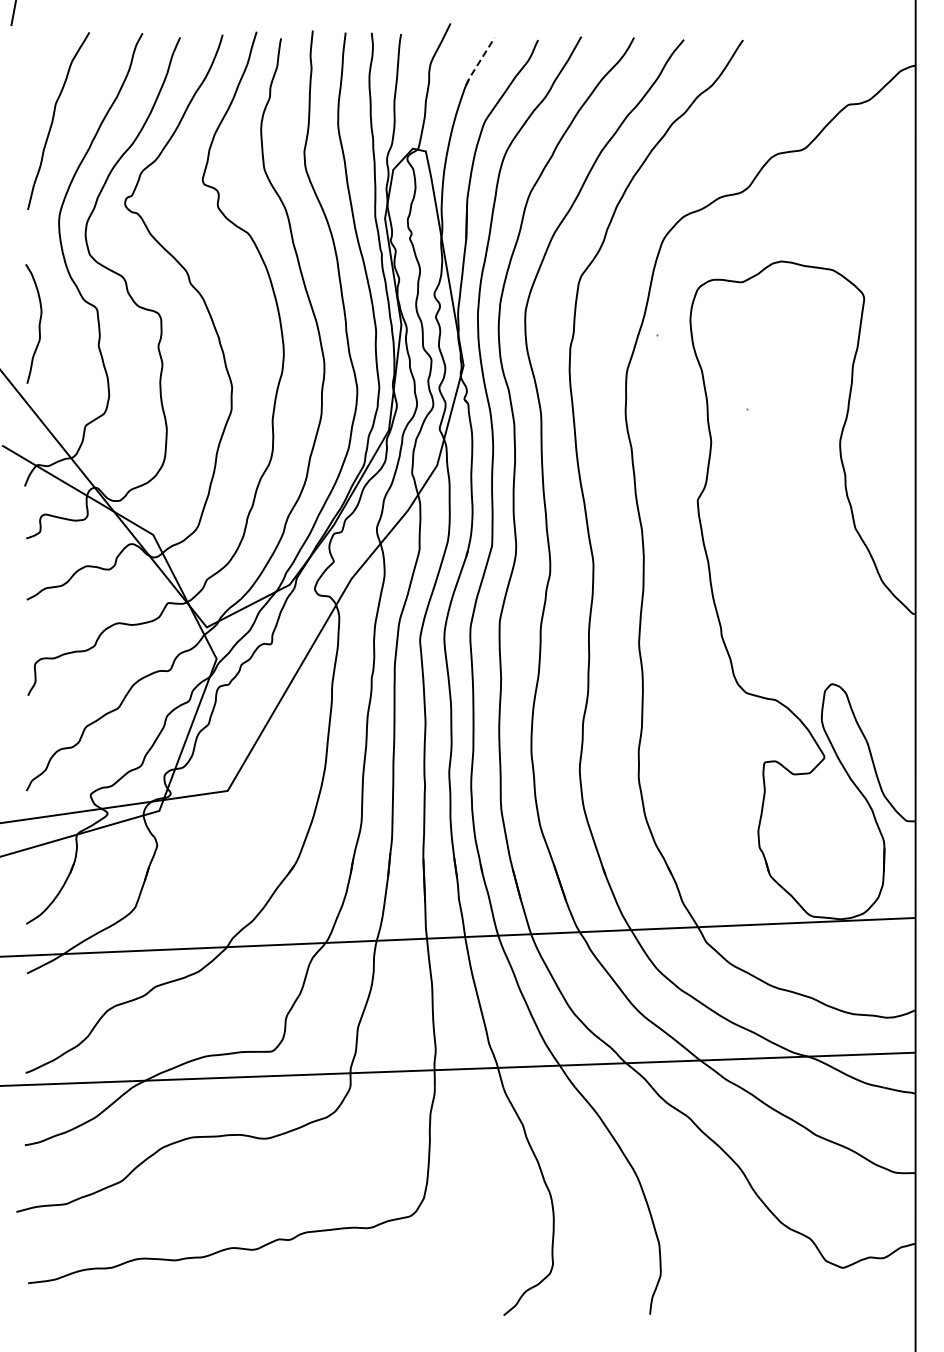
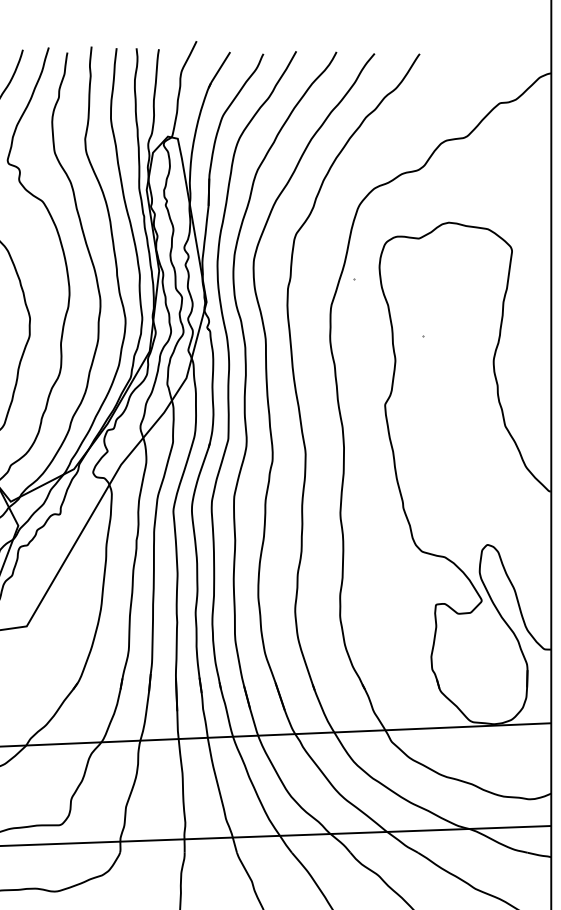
line: (479, 61) -> (218, 70), dashed -> solid

